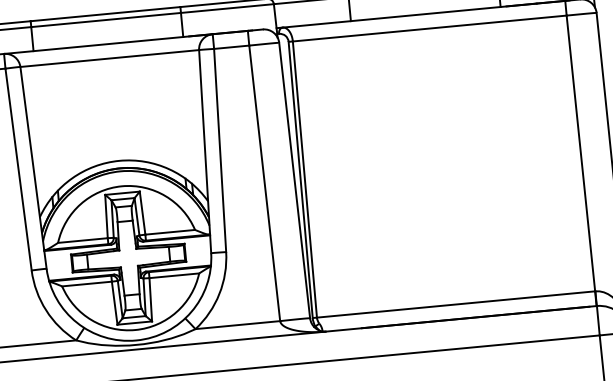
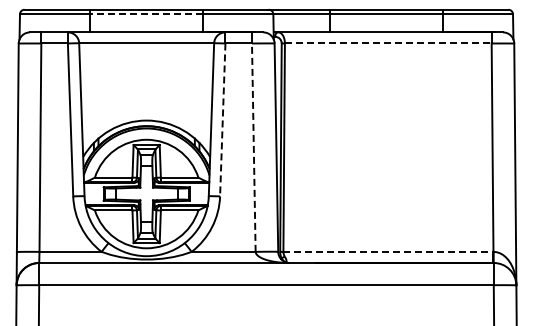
line: (105, 20) -> (146, 14), solid -> dashed
line: (430, 28) -> (388, 43), solid -> dashed
line: (219, 151) -> (222, 120), solid -> dashed
line: (264, 183) -> (253, 147), solid -> dashed
line: (456, 303) -> (388, 251), solid -> dashed

